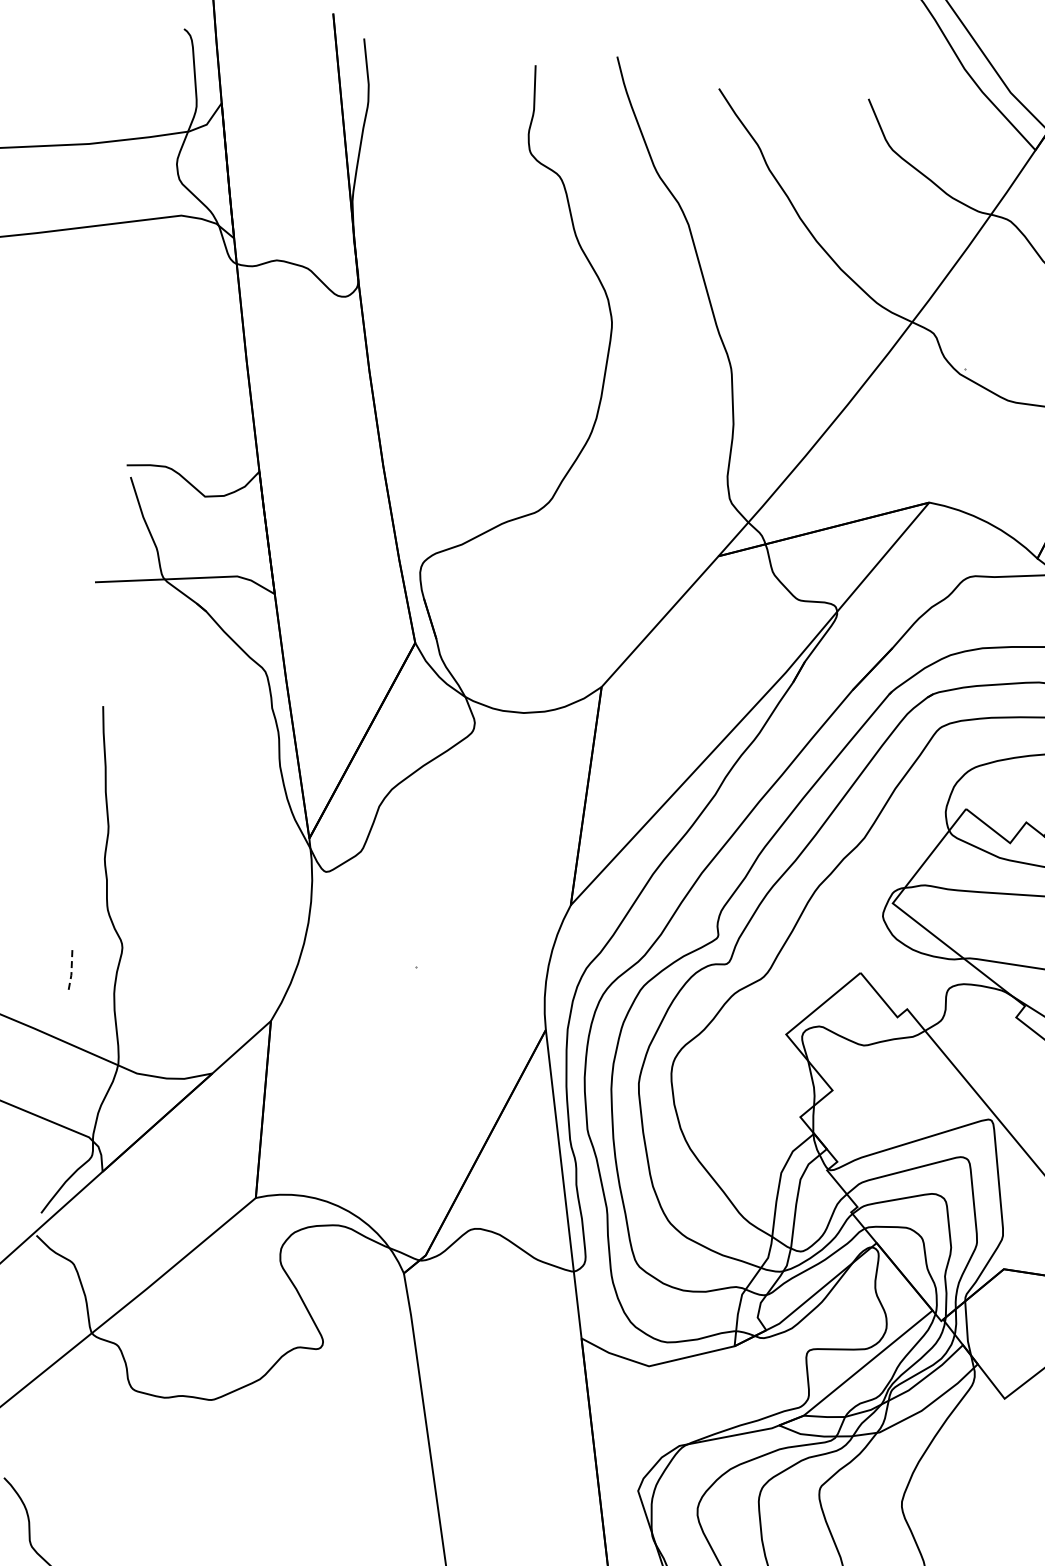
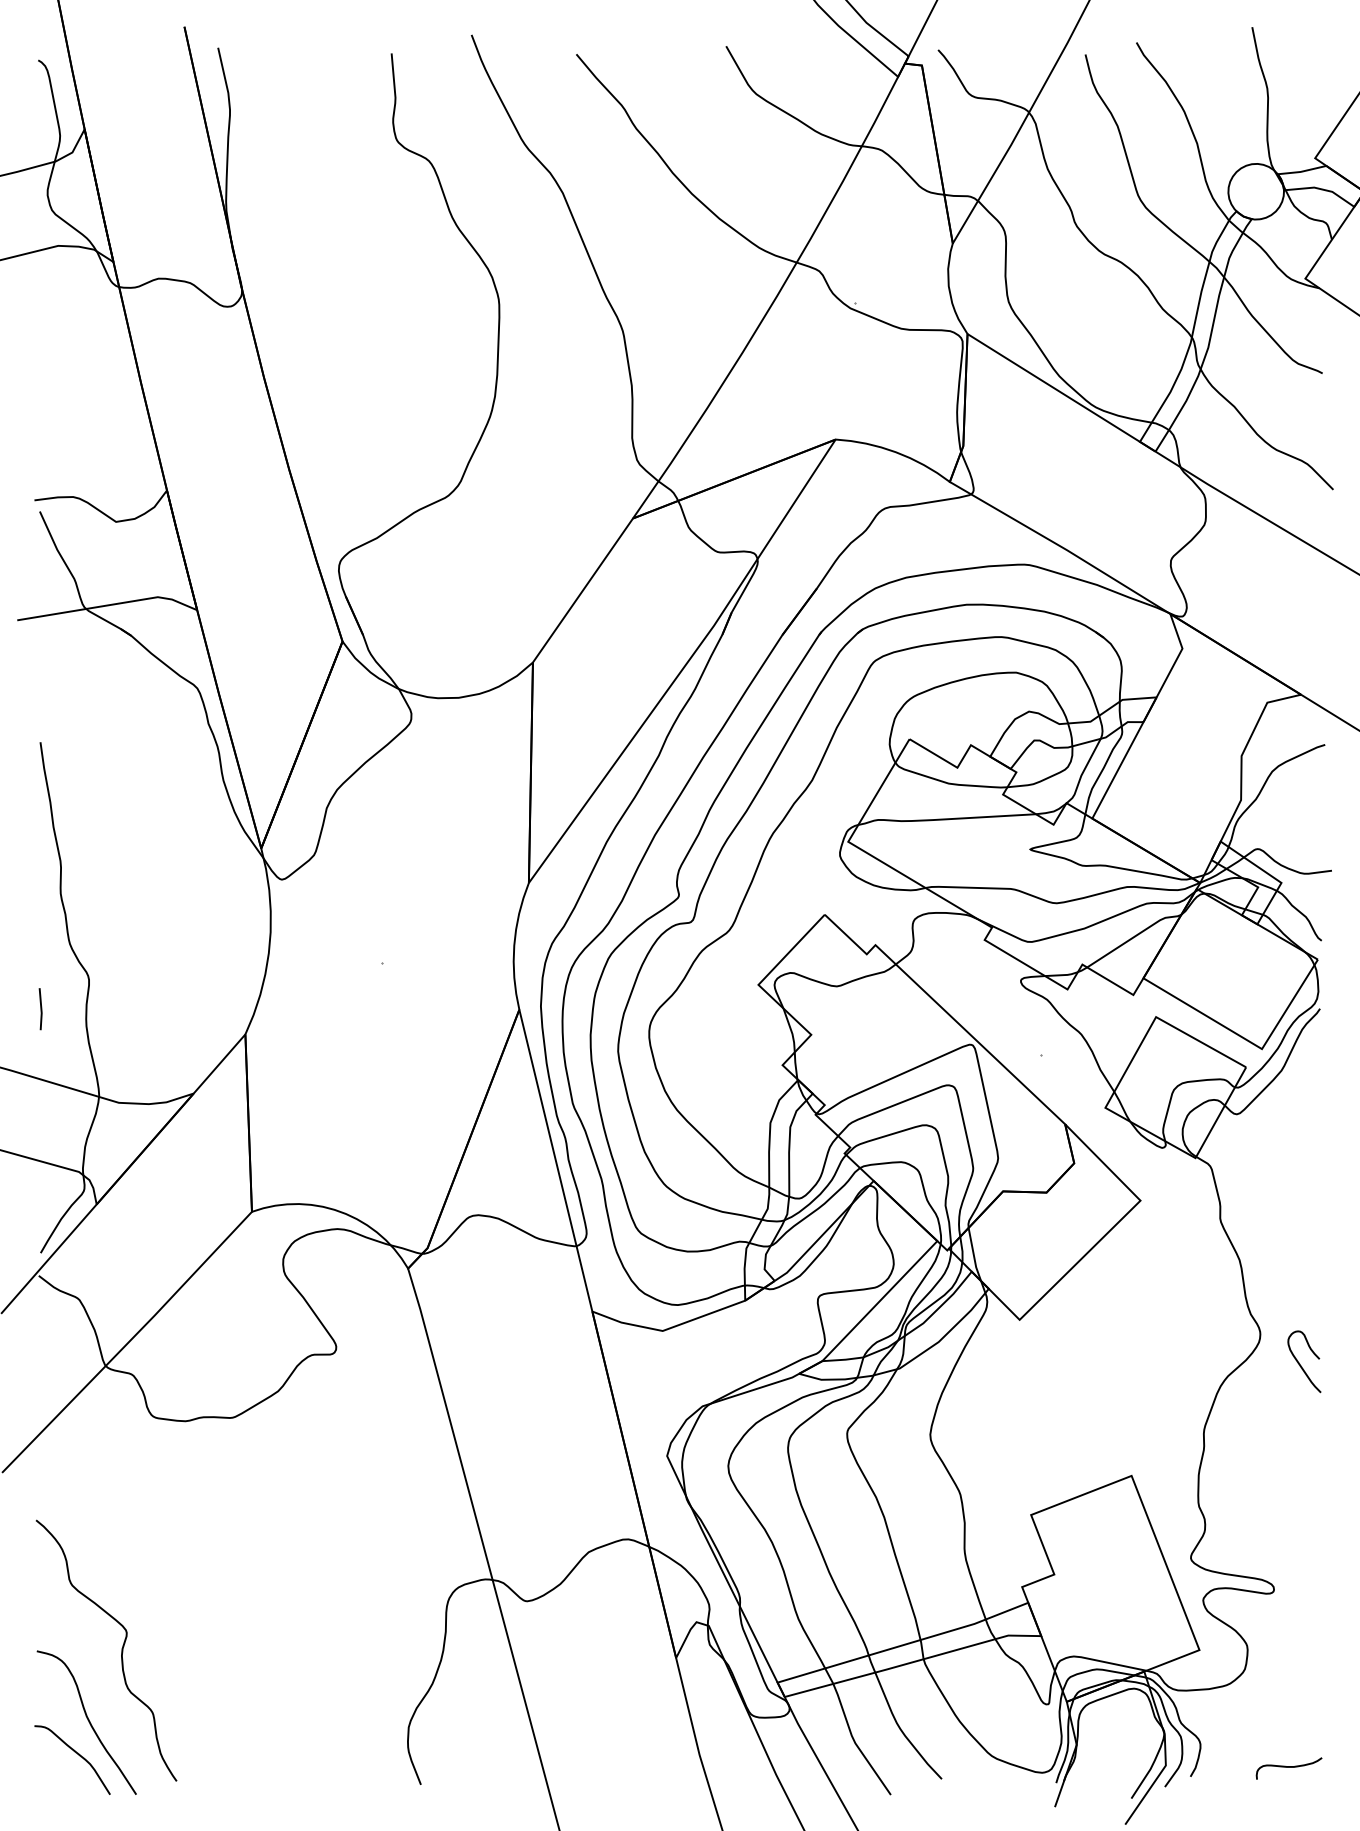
line: (71, 972) -> (41, 1010), dashed -> solid

